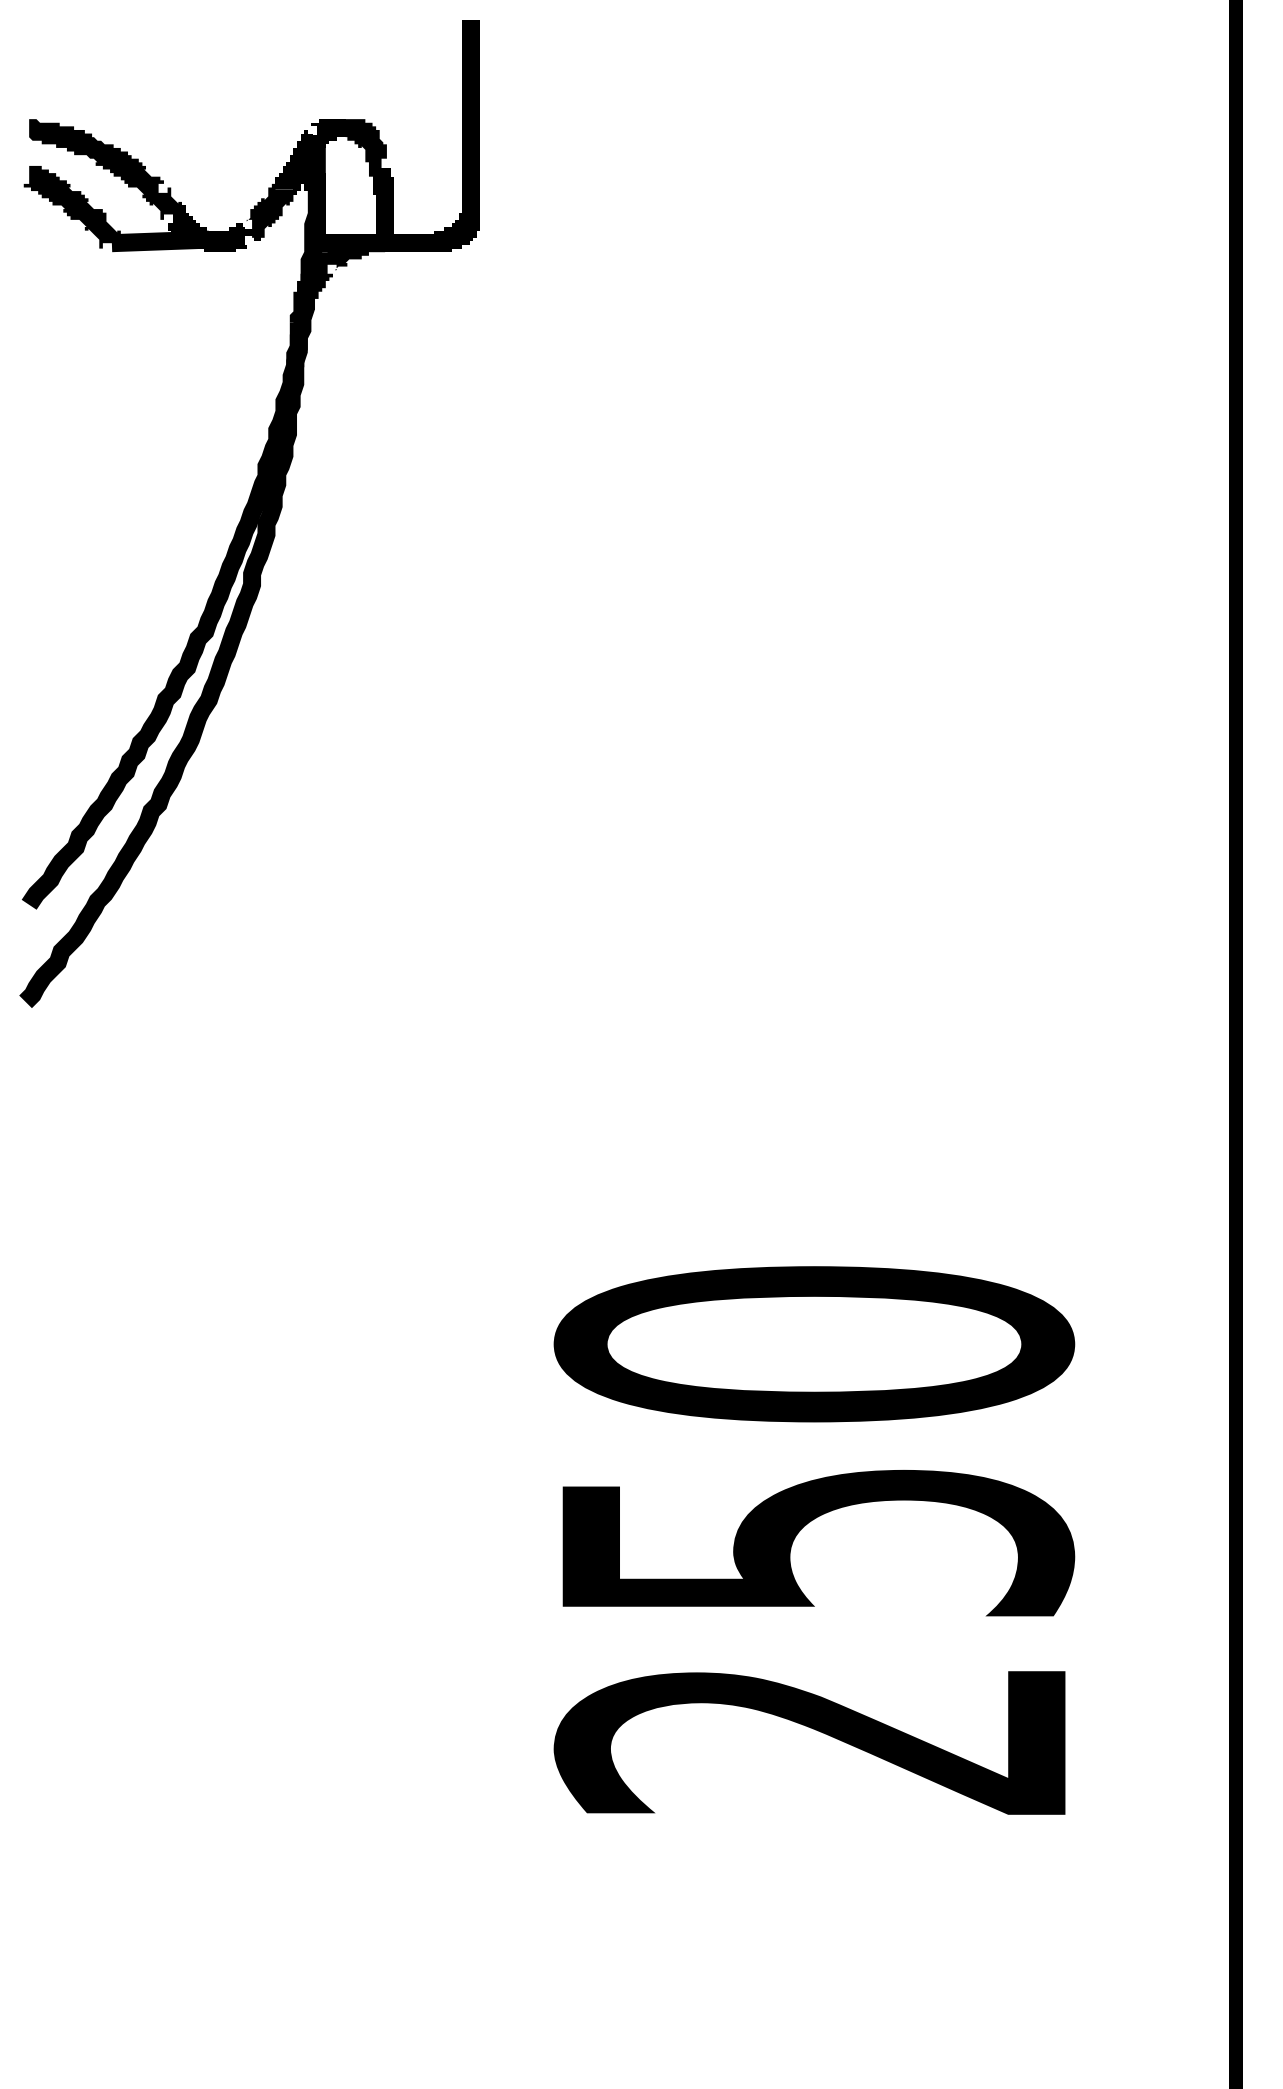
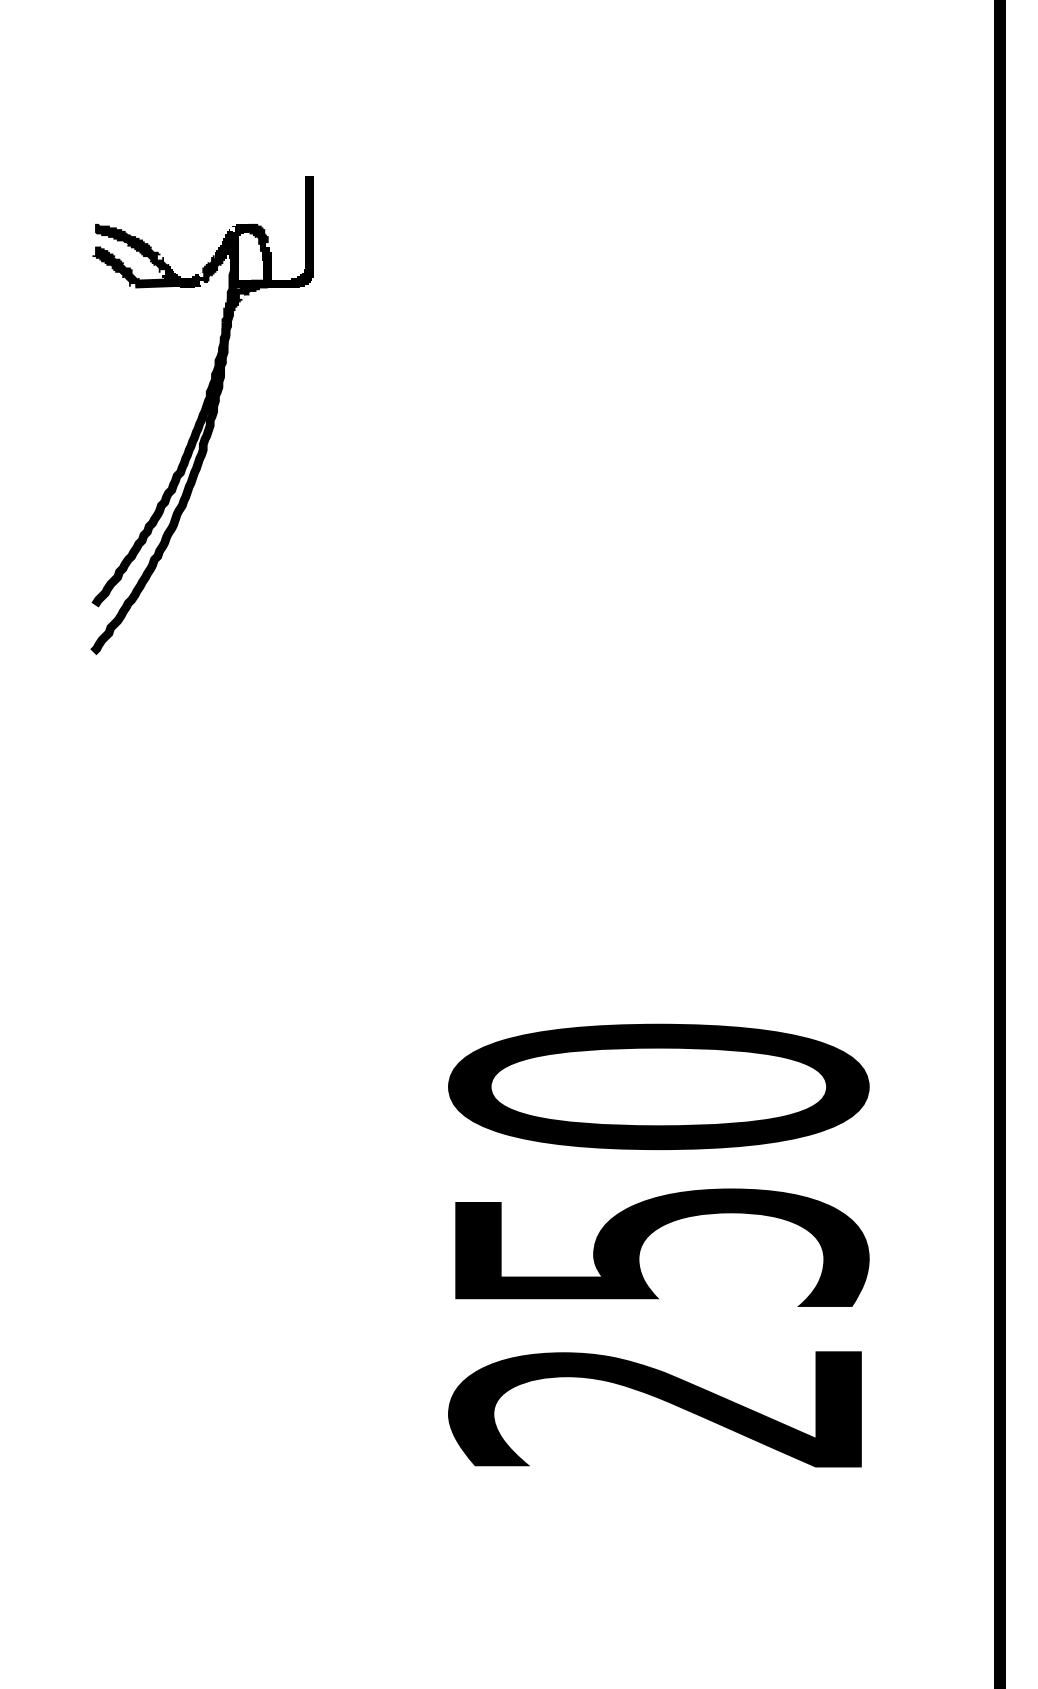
part: (249, 513) -> (201, 415), size x0.6

